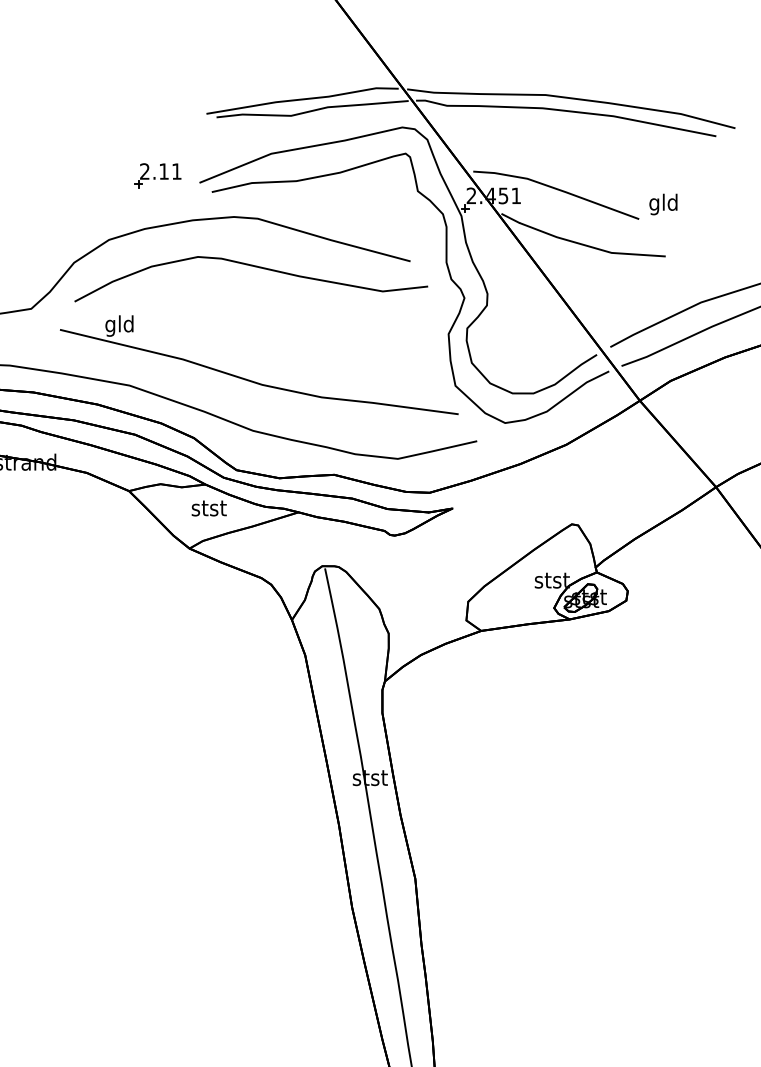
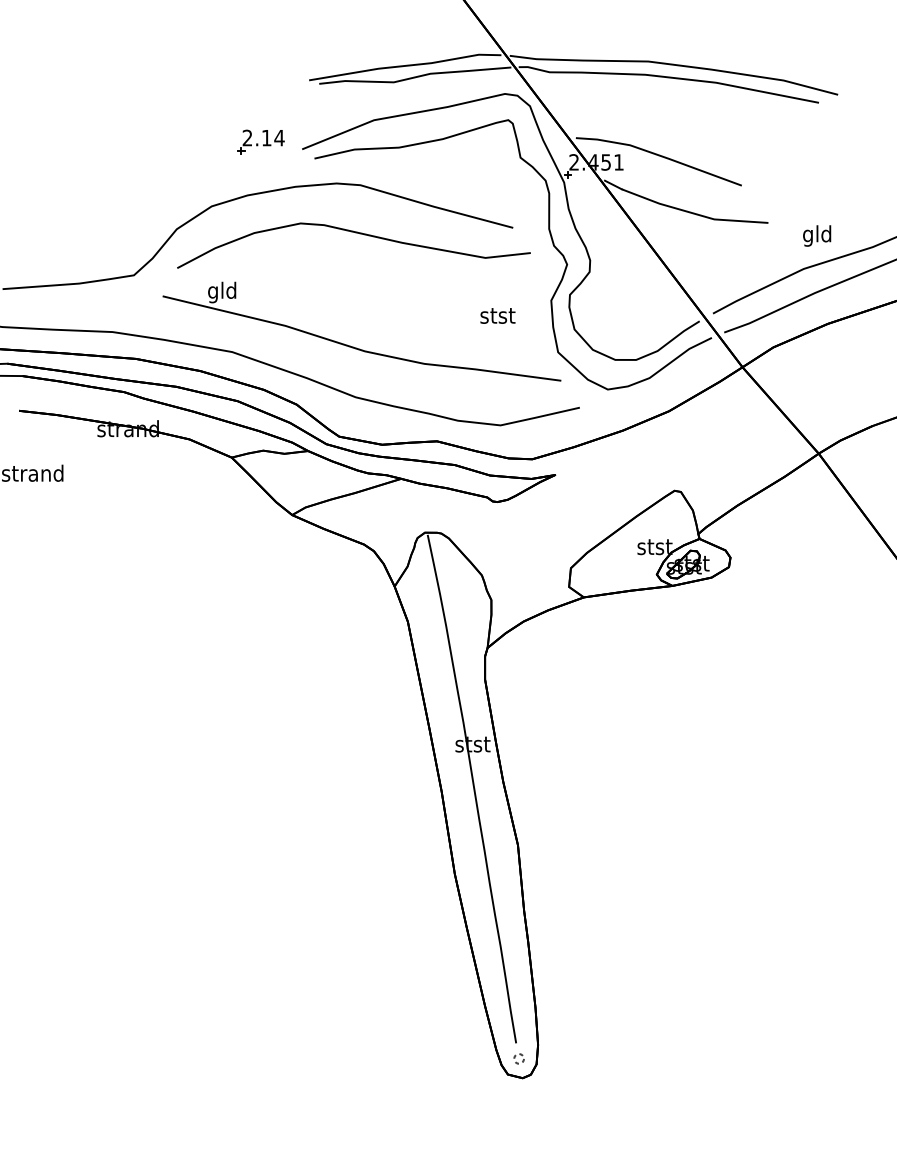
text: (176, 172) -> (279, 138), 2.11 -> 2.14
text: (663, 204) -> (817, 235), moved
text: (208, 508) -> (497, 315), moved

